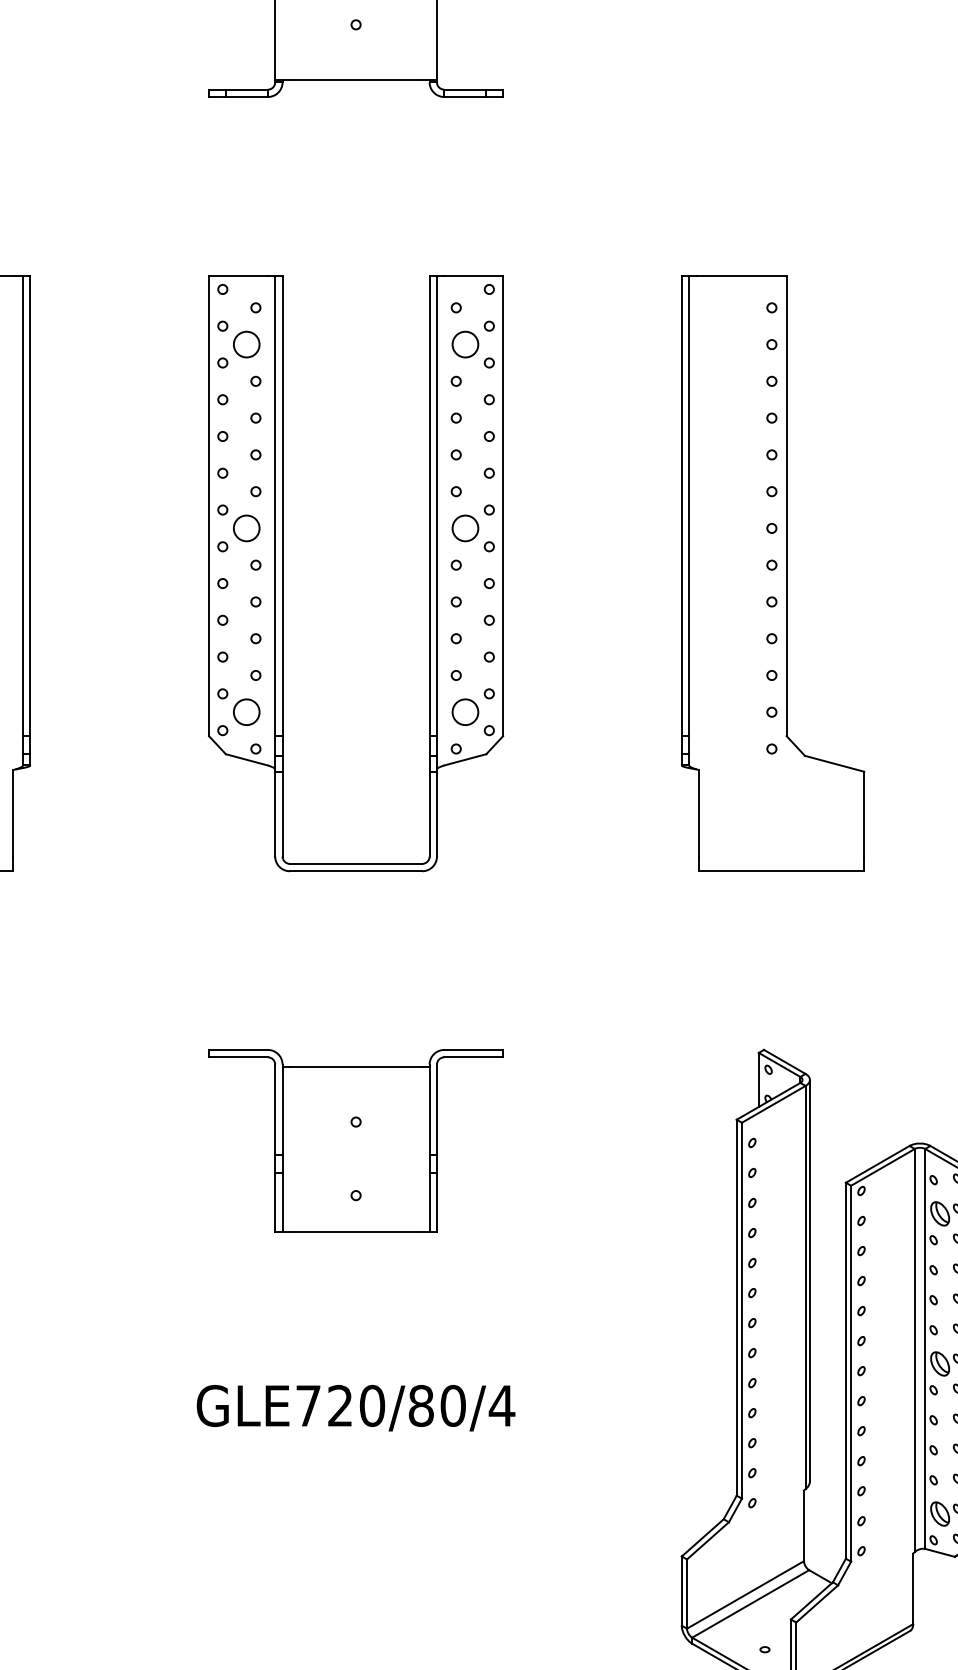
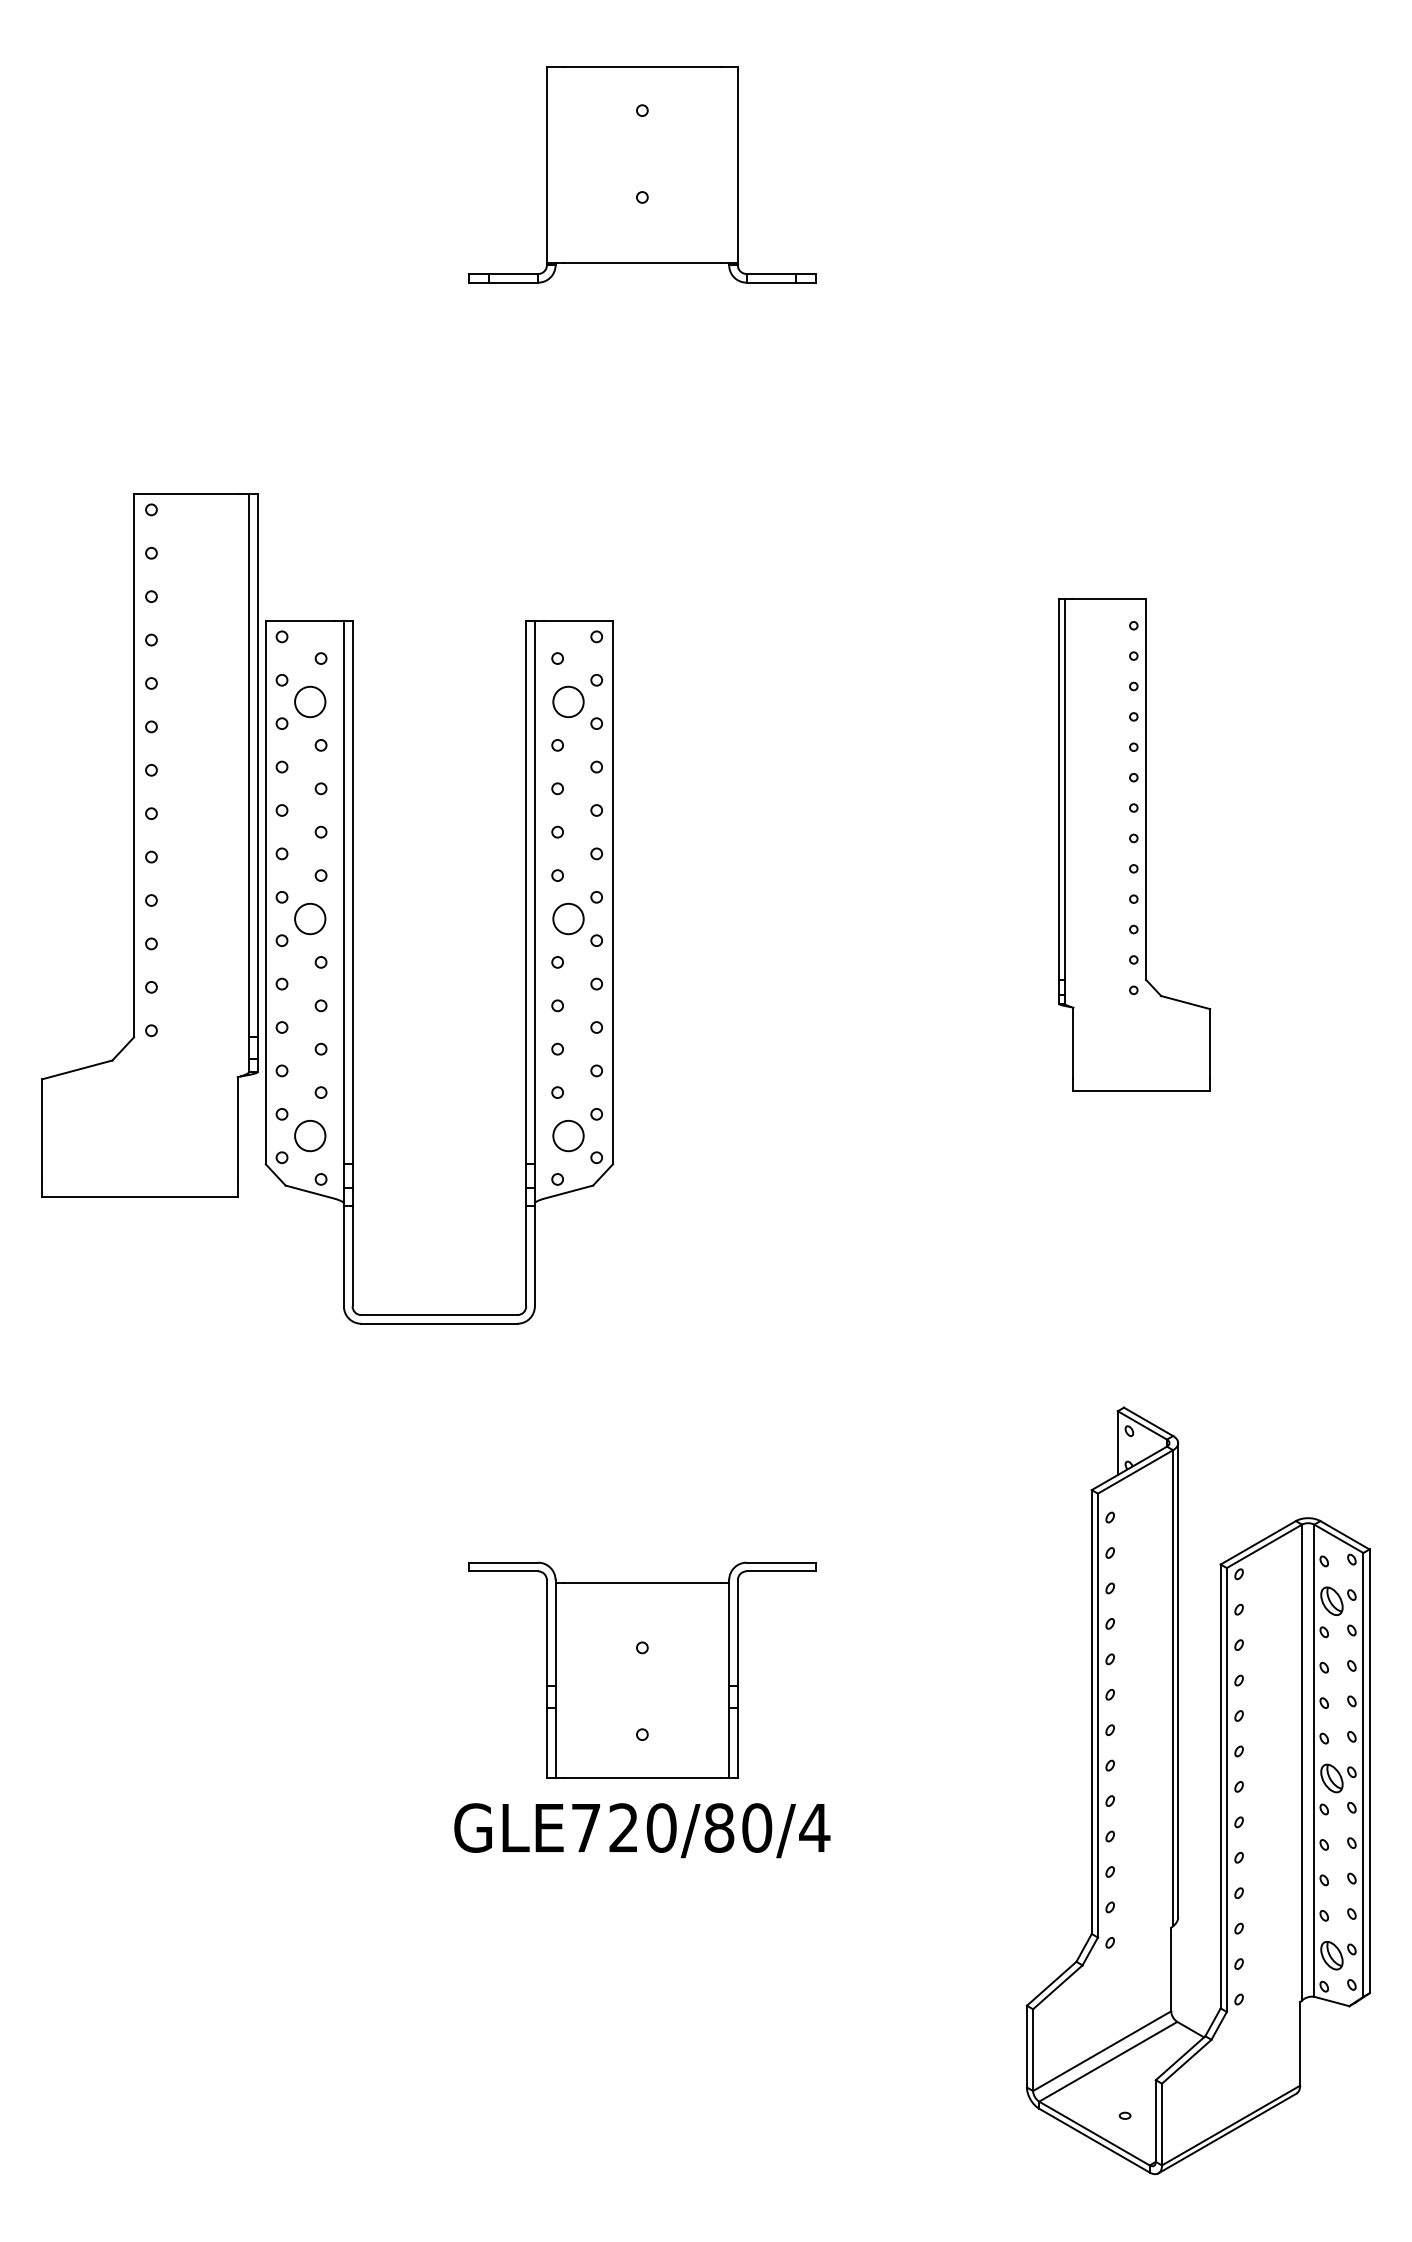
part: (283, 573) -> (353, 972), moved
part: (772, 573) -> (1134, 845), size x0.7
part: (356, 1140) -> (642, 1669), moved

